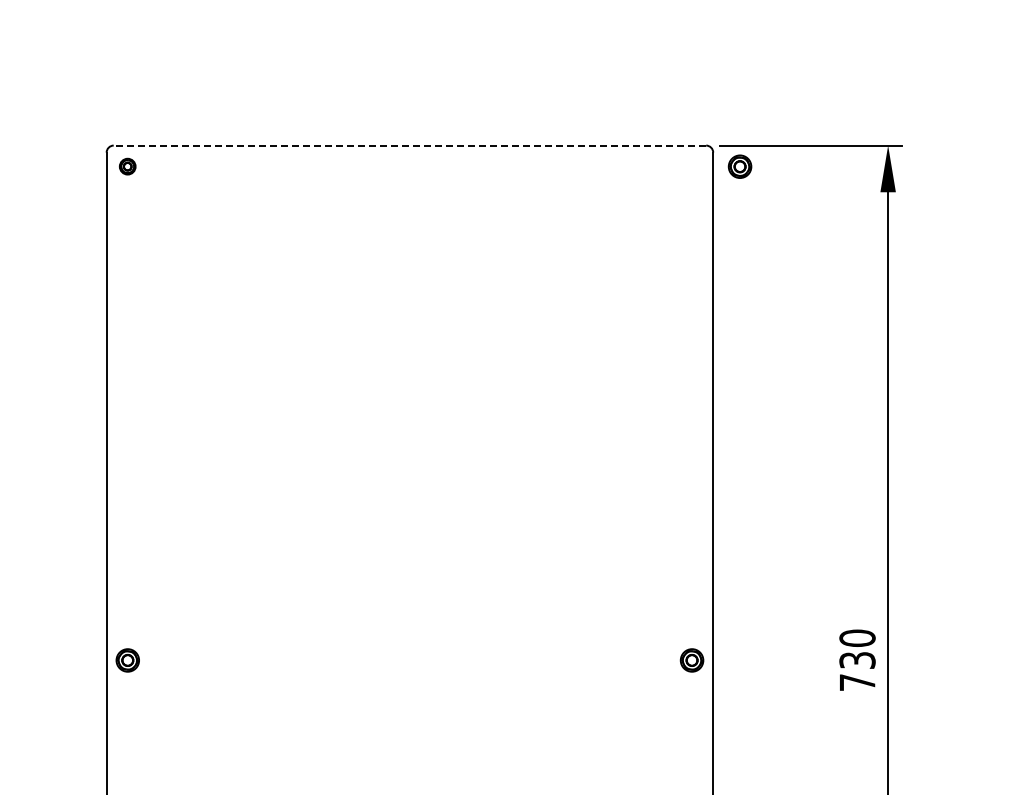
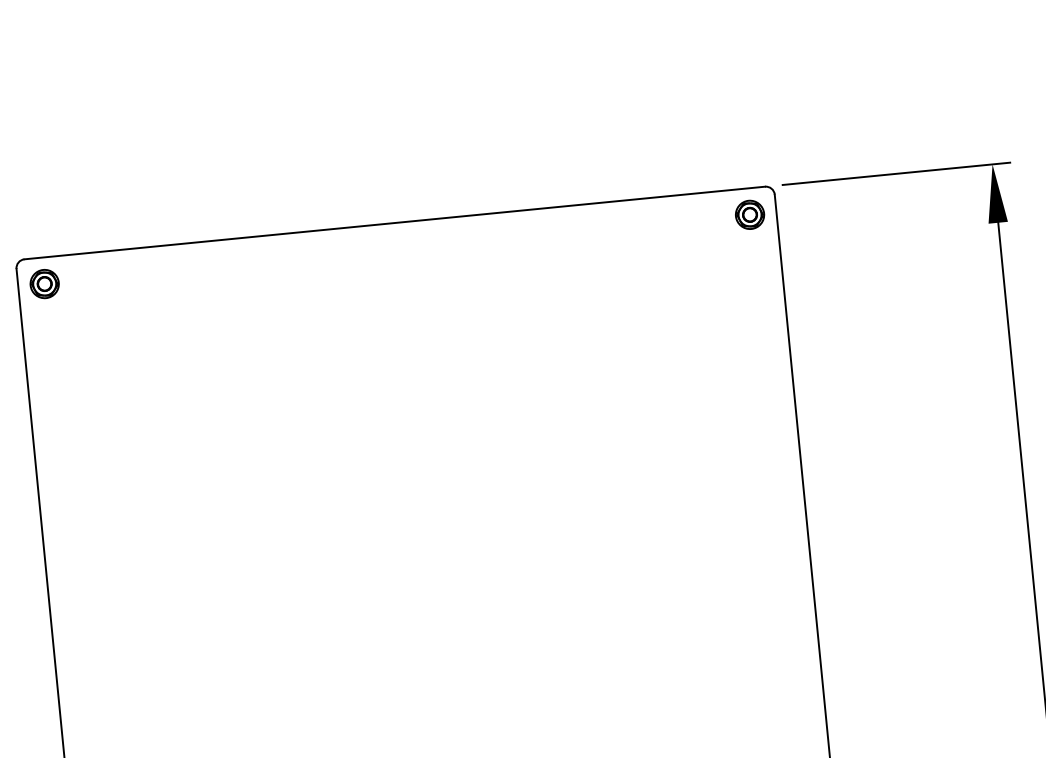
line: (409, 145) -> (394, 222), dashed -> solid
part: (127, 166) -> (44, 283), size x1.43
part: (739, 166) -> (749, 214), moved

